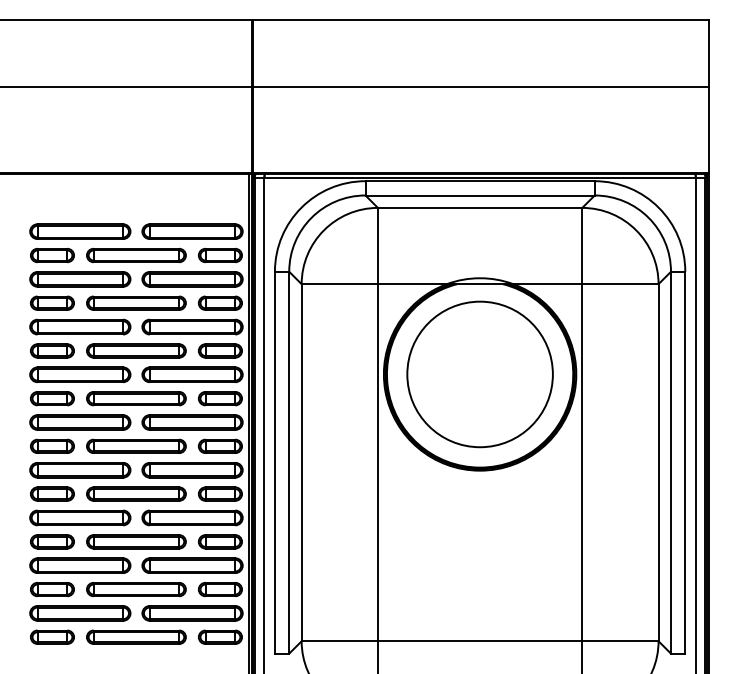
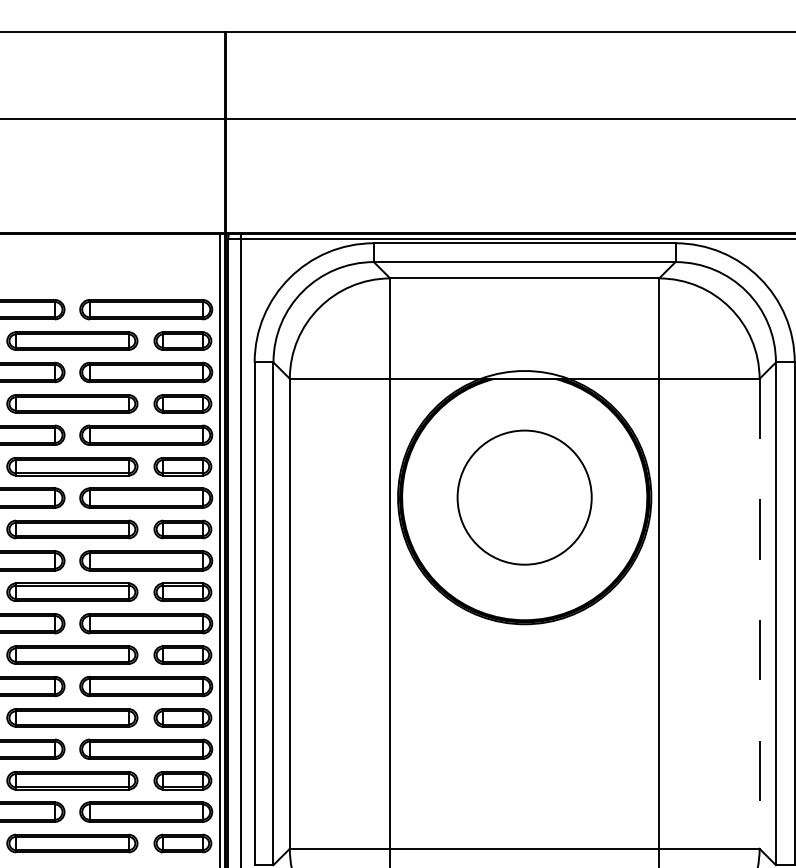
circle: (479, 374) -> (523, 497), size x0.7
line: (658, 462) -> (759, 613), solid -> dashed

